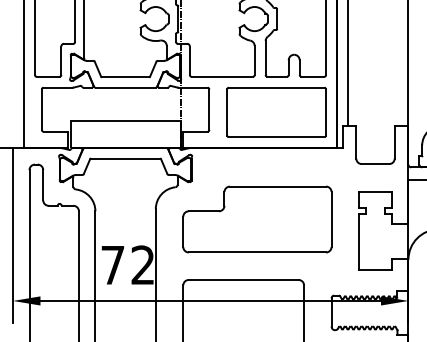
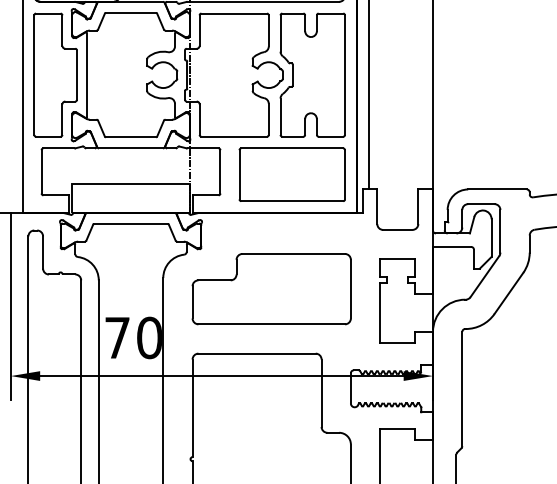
text: (142, 264) -> (149, 337), 72 -> 70

